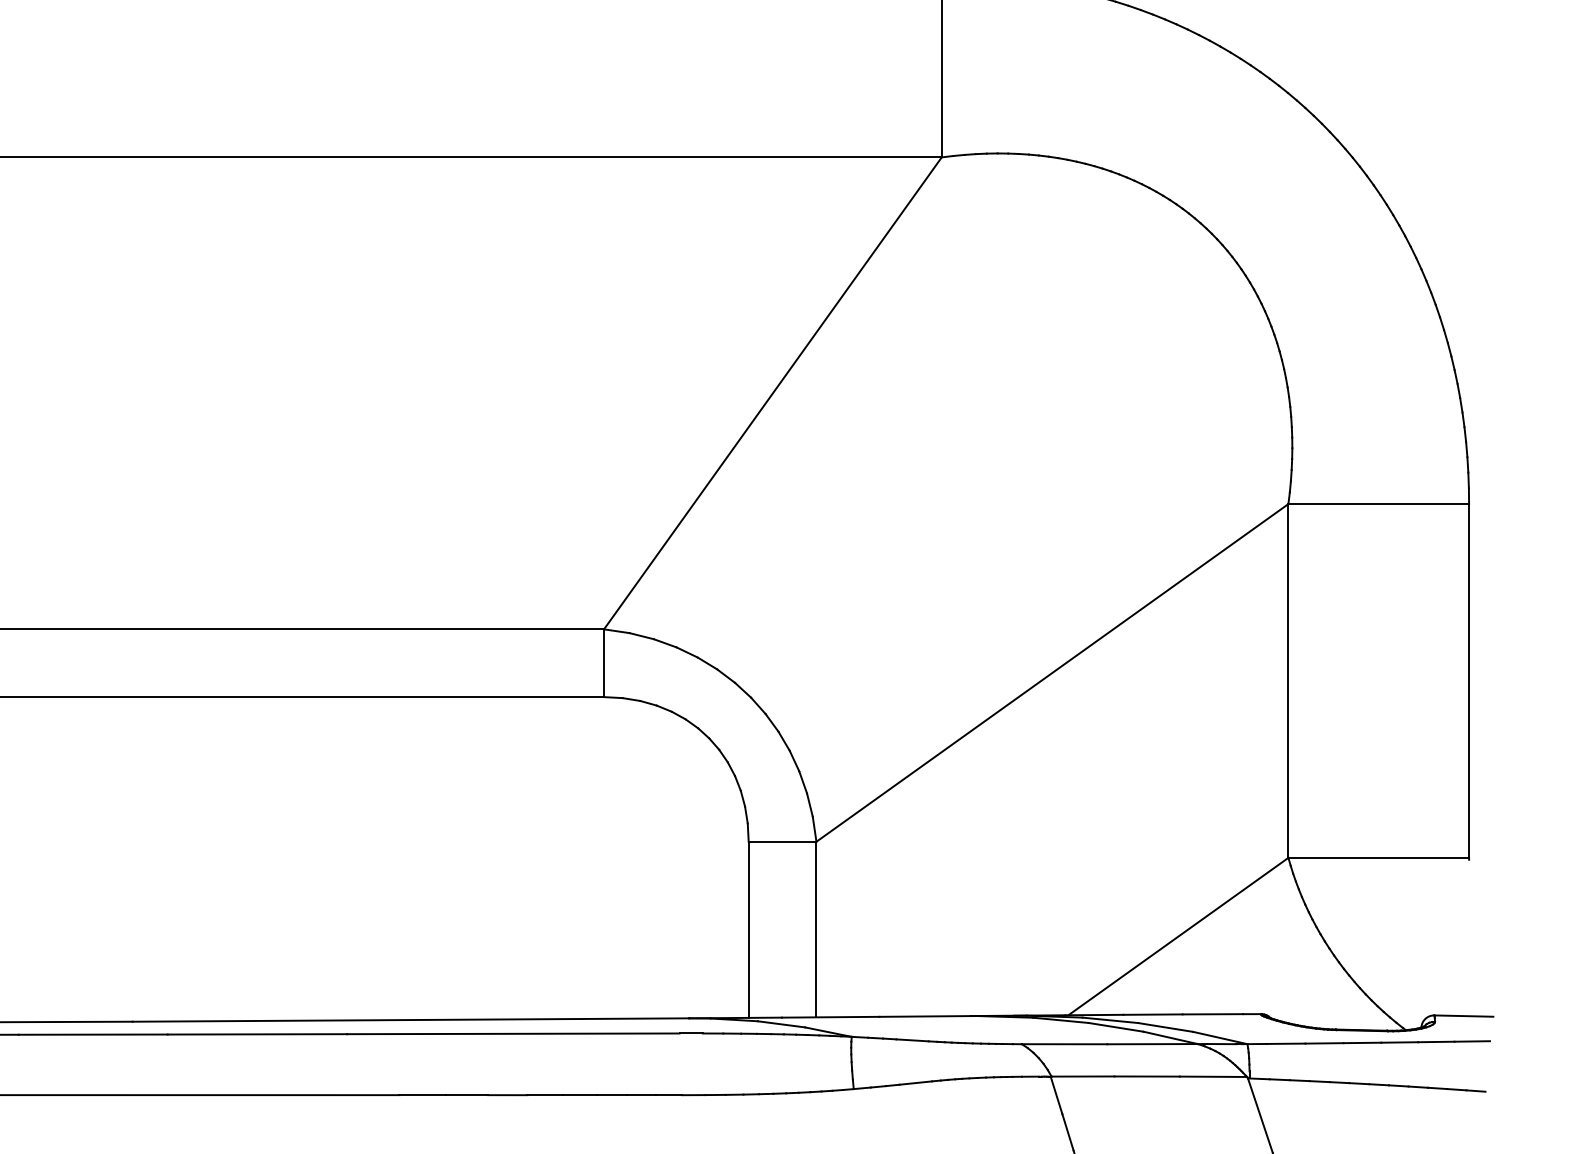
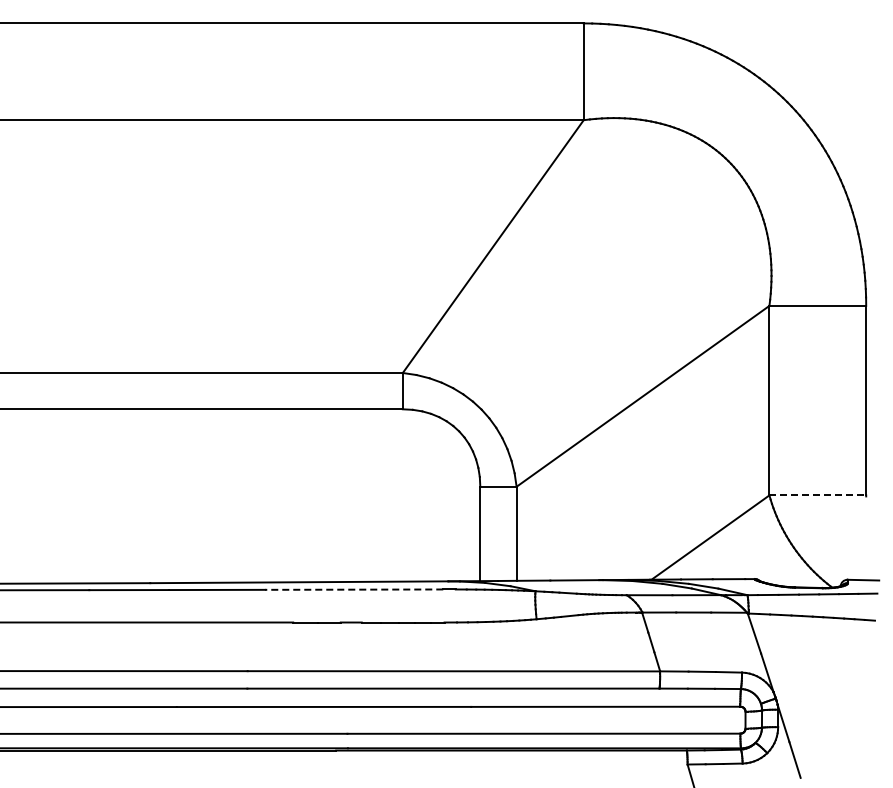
line: (1380, 858) -> (818, 495), solid -> dashed
line: (511, 1033) -> (353, 589), solid -> dashed

